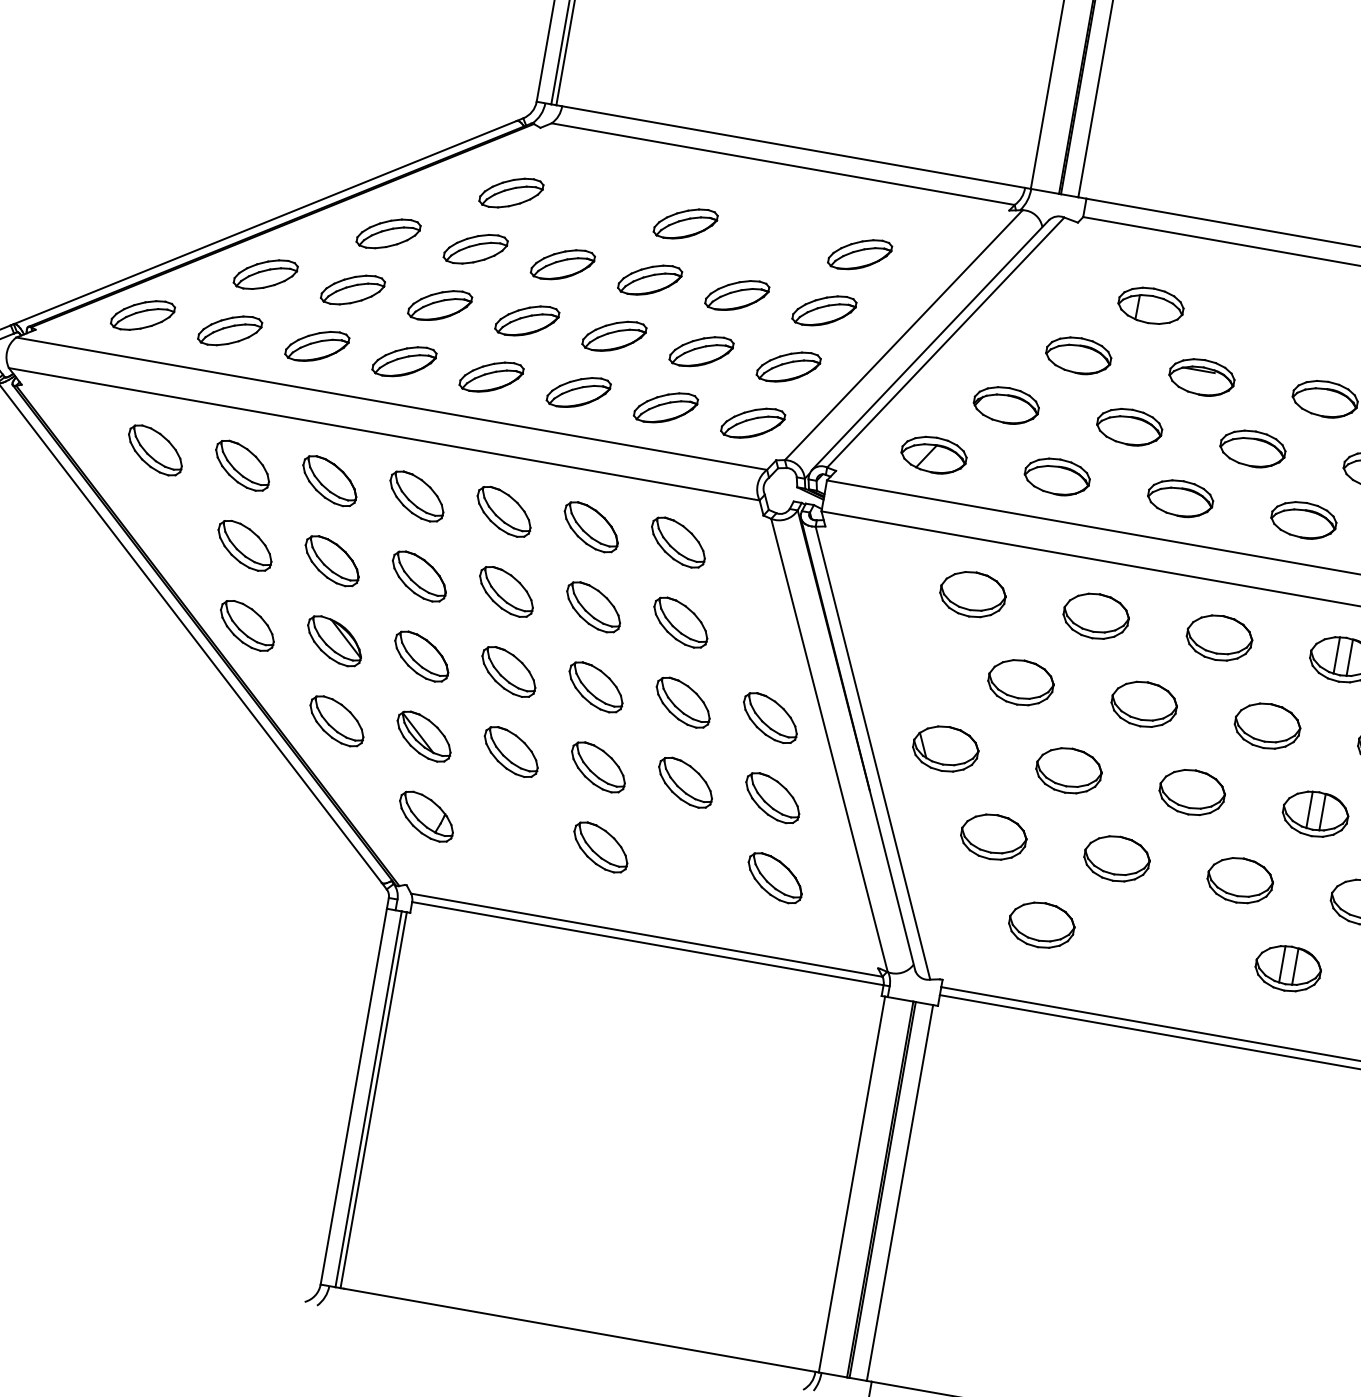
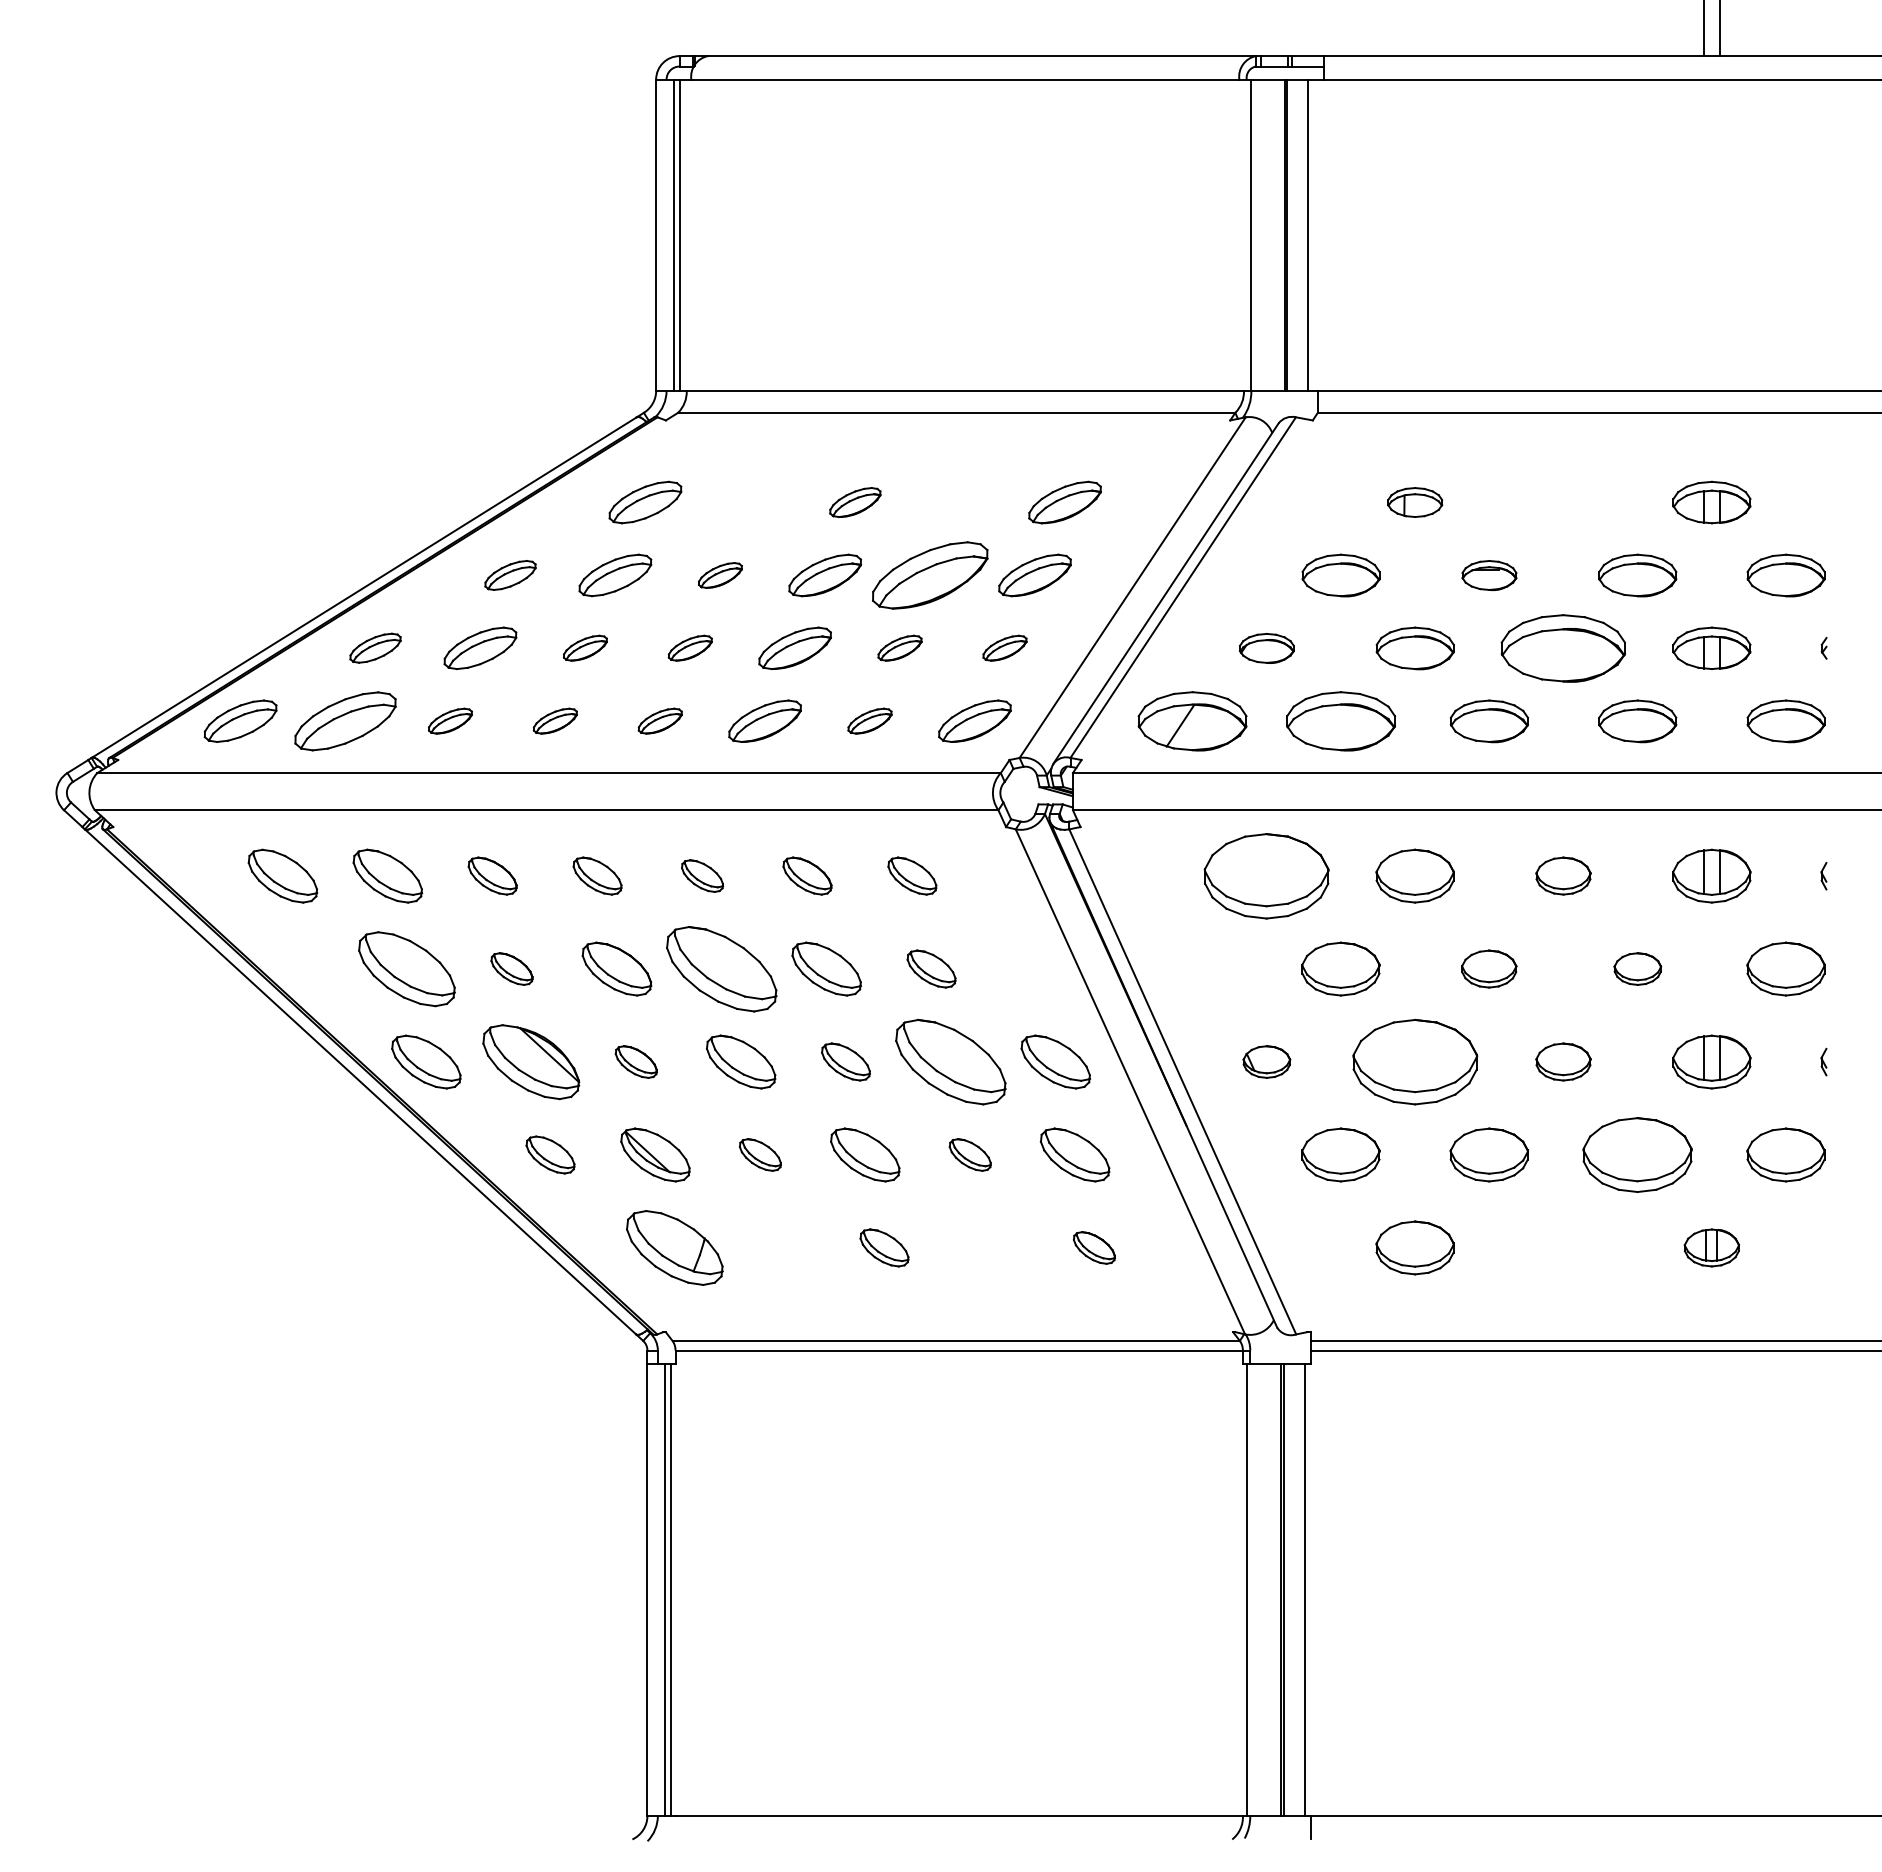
part: (685, 223) -> (855, 502), size x0.7
part: (388, 233) -> (510, 575), size x0.7
part: (563, 264) -> (720, 575), size x0.6
part: (265, 273) -> (375, 647), size x0.7
part: (736, 295) -> (929, 575), size x1.6
part: (440, 304) -> (585, 647), size x0.6
part: (1150, 305) -> (1414, 502), size x0.7
part: (527, 320) -> (690, 647), size x0.6
part: (230, 330) -> (345, 720), size x1.4
part: (317, 345) -> (450, 720), size x0.6
part: (701, 350) -> (899, 647), size x0.6
part: (404, 361) -> (555, 720), size x0.6
part: (788, 366) -> (1004, 647), size x0.6
part: (491, 376) -> (660, 720), size x0.6
part: (1202, 377) -> (1489, 575), size x0.7
part: (1006, 405) -> (1266, 648), size x0.7
part: (665, 407) -> (869, 720), size x0.6
part: (1252, 448) -> (1563, 648), size x1.6
part: (933, 455) -> (1192, 721), size x1.4
part: (1056, 476) -> (1340, 721), size x1.4
part: (329, 480) -> (492, 875), size x0.7
part: (416, 495) -> (597, 875), size x0.7
part: (504, 511) -> (702, 875), size x0.6
part: (591, 526) -> (807, 875), size x0.7
part: (678, 542) -> (912, 875), size x0.7
part: (245, 545) -> (407, 968), size x1.4
part: (331, 560) -> (511, 968), size x0.6
part: (506, 591) -> (721, 968), size x1.6
part: (972, 593) -> (1266, 875), size x1.6
part: (680, 622) -> (931, 968), size x0.7
part: (1219, 637) -> (1563, 875), size x0.7
part: (334, 640) -> (531, 1061), size x1.4
part: (422, 656) -> (636, 1061), size x0.6
part: (595, 686) -> (845, 1061), size x0.7
part: (682, 702) -> (950, 1061), size x1.6
part: (1143, 703) -> (1488, 968), size x0.7
part: (337, 720) -> (550, 1154), size x0.7
part: (1267, 725) -> (1637, 968), size x0.6
part: (945, 748) -> (1266, 1061), size x0.6
part: (511, 751) -> (760, 1154), size x0.6
part: (1068, 770) -> (1414, 1061), size x1.6
part: (685, 782) -> (970, 1154), size x0.6
part: (1192, 792) -> (1563, 1061), size x0.7
part: (426, 816) -> (674, 1247), size x1.4
part: (600, 847) -> (884, 1247), size x0.7
part: (775, 877) -> (1094, 1247), size x0.6
part: (1240, 880) -> (1637, 1154), size x1.4
part: (1288, 968) -> (1711, 1247), size x0.7

